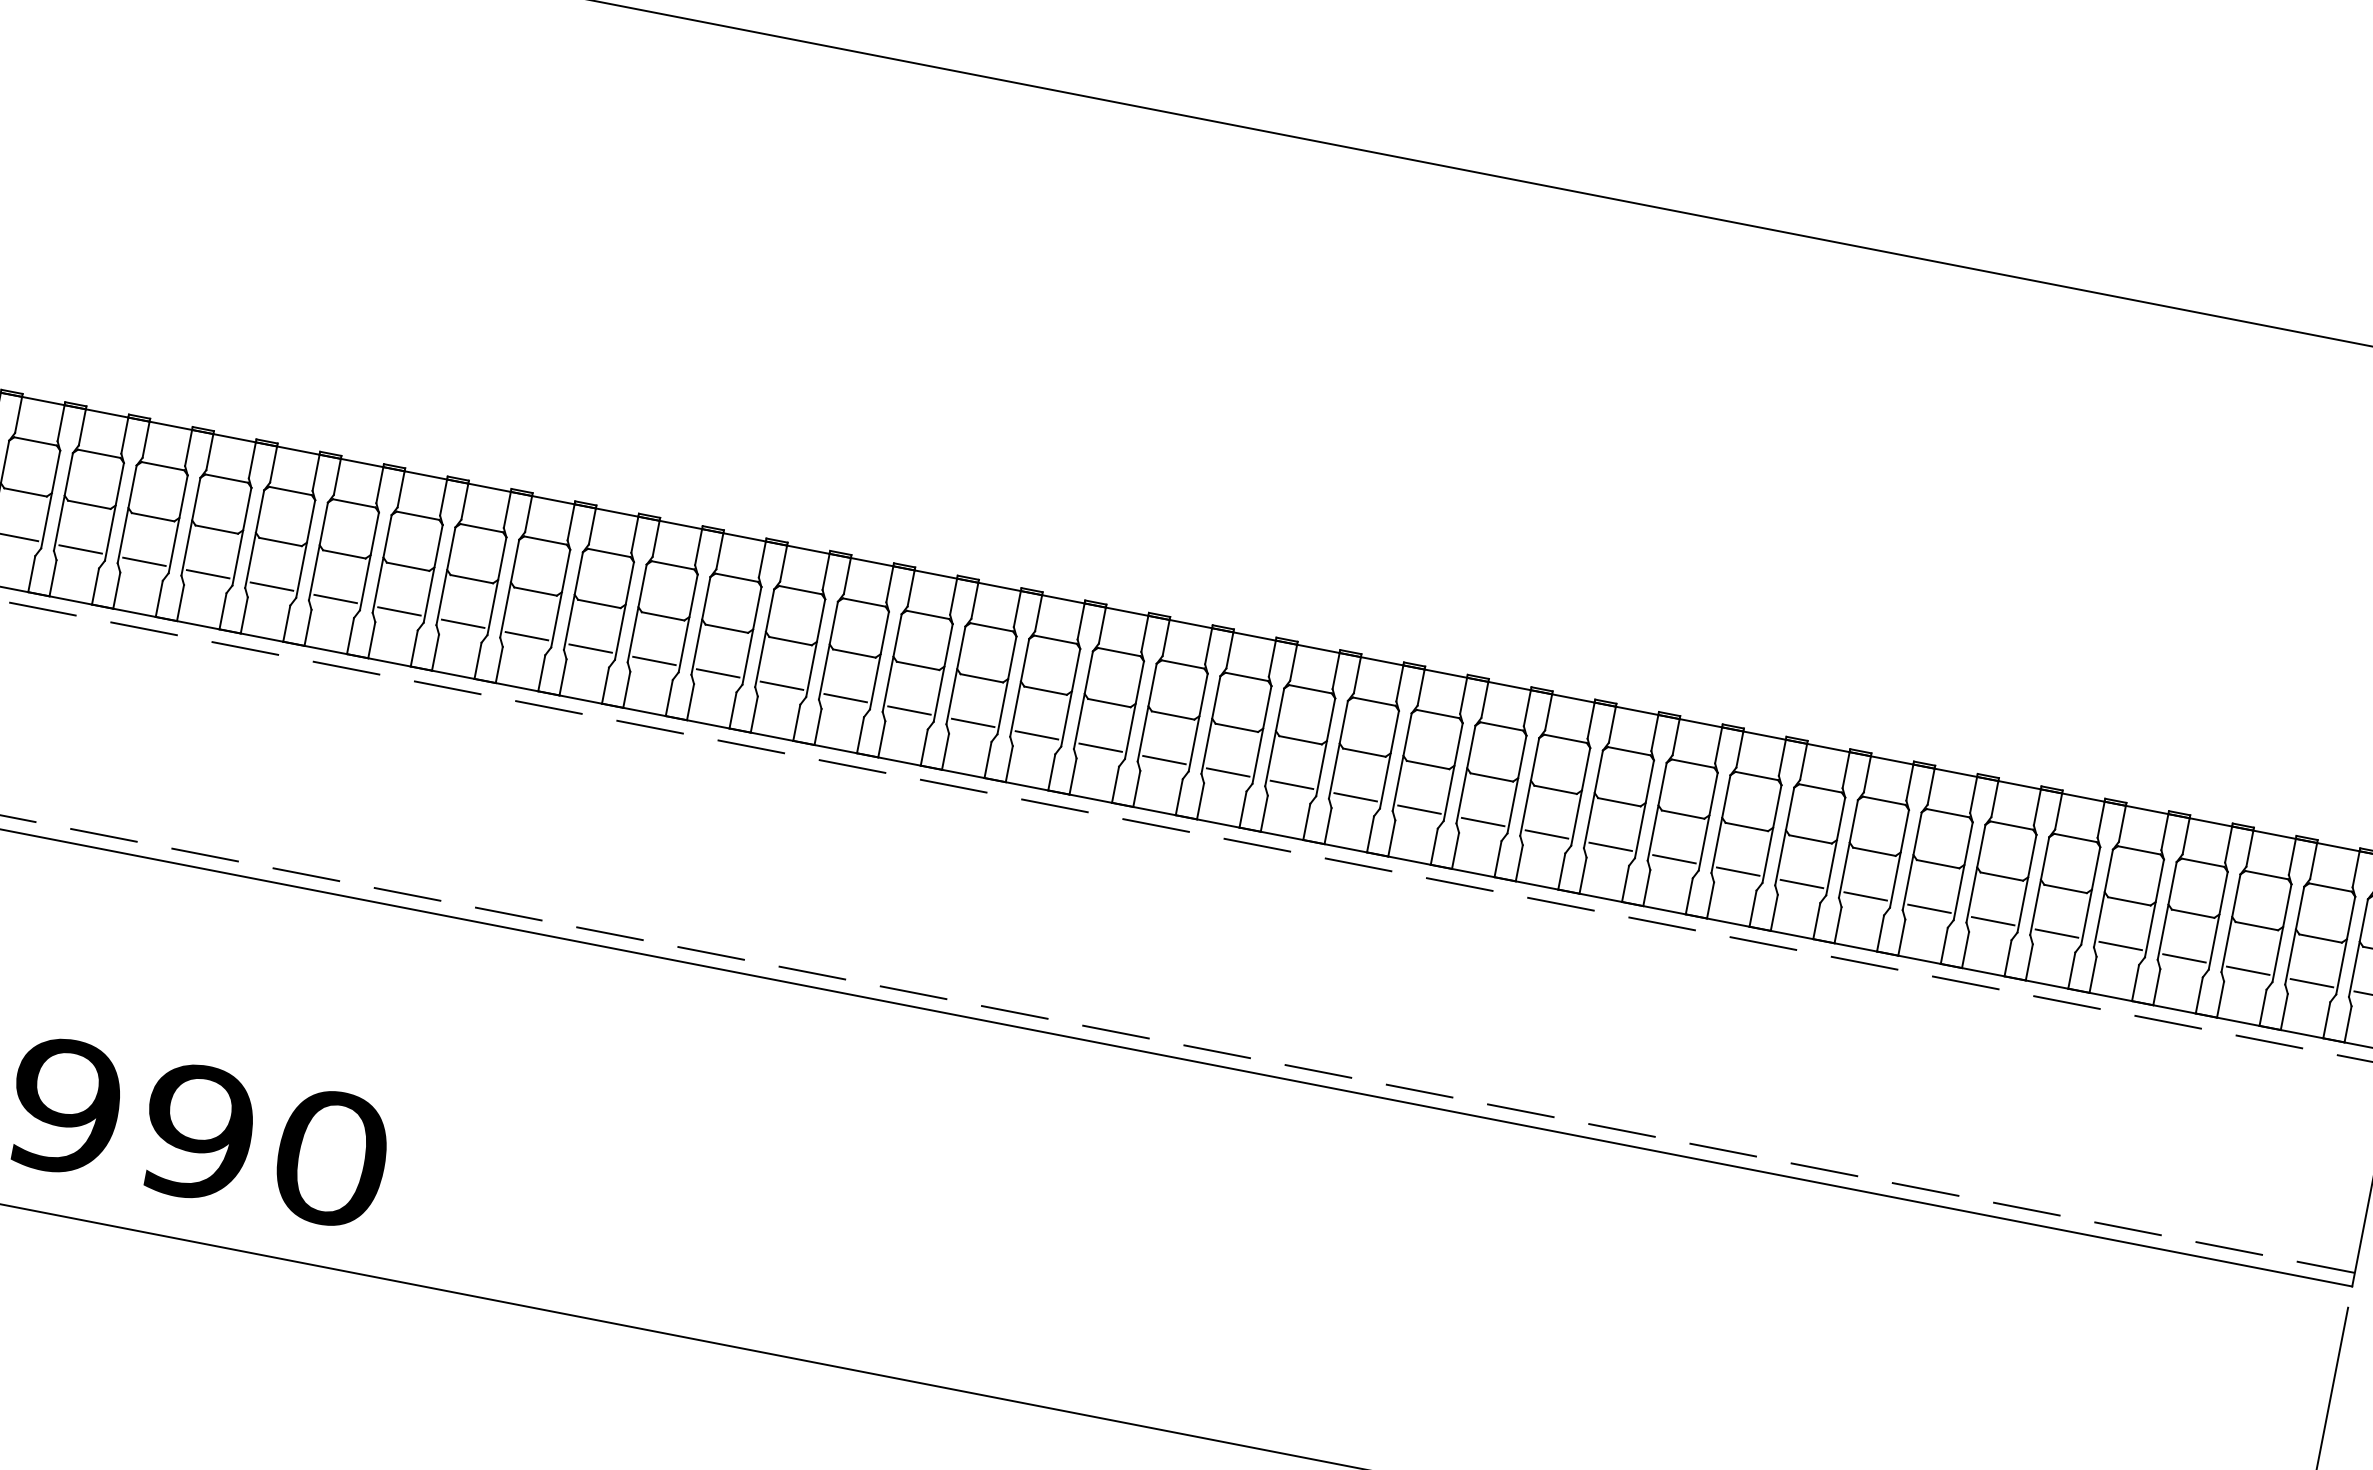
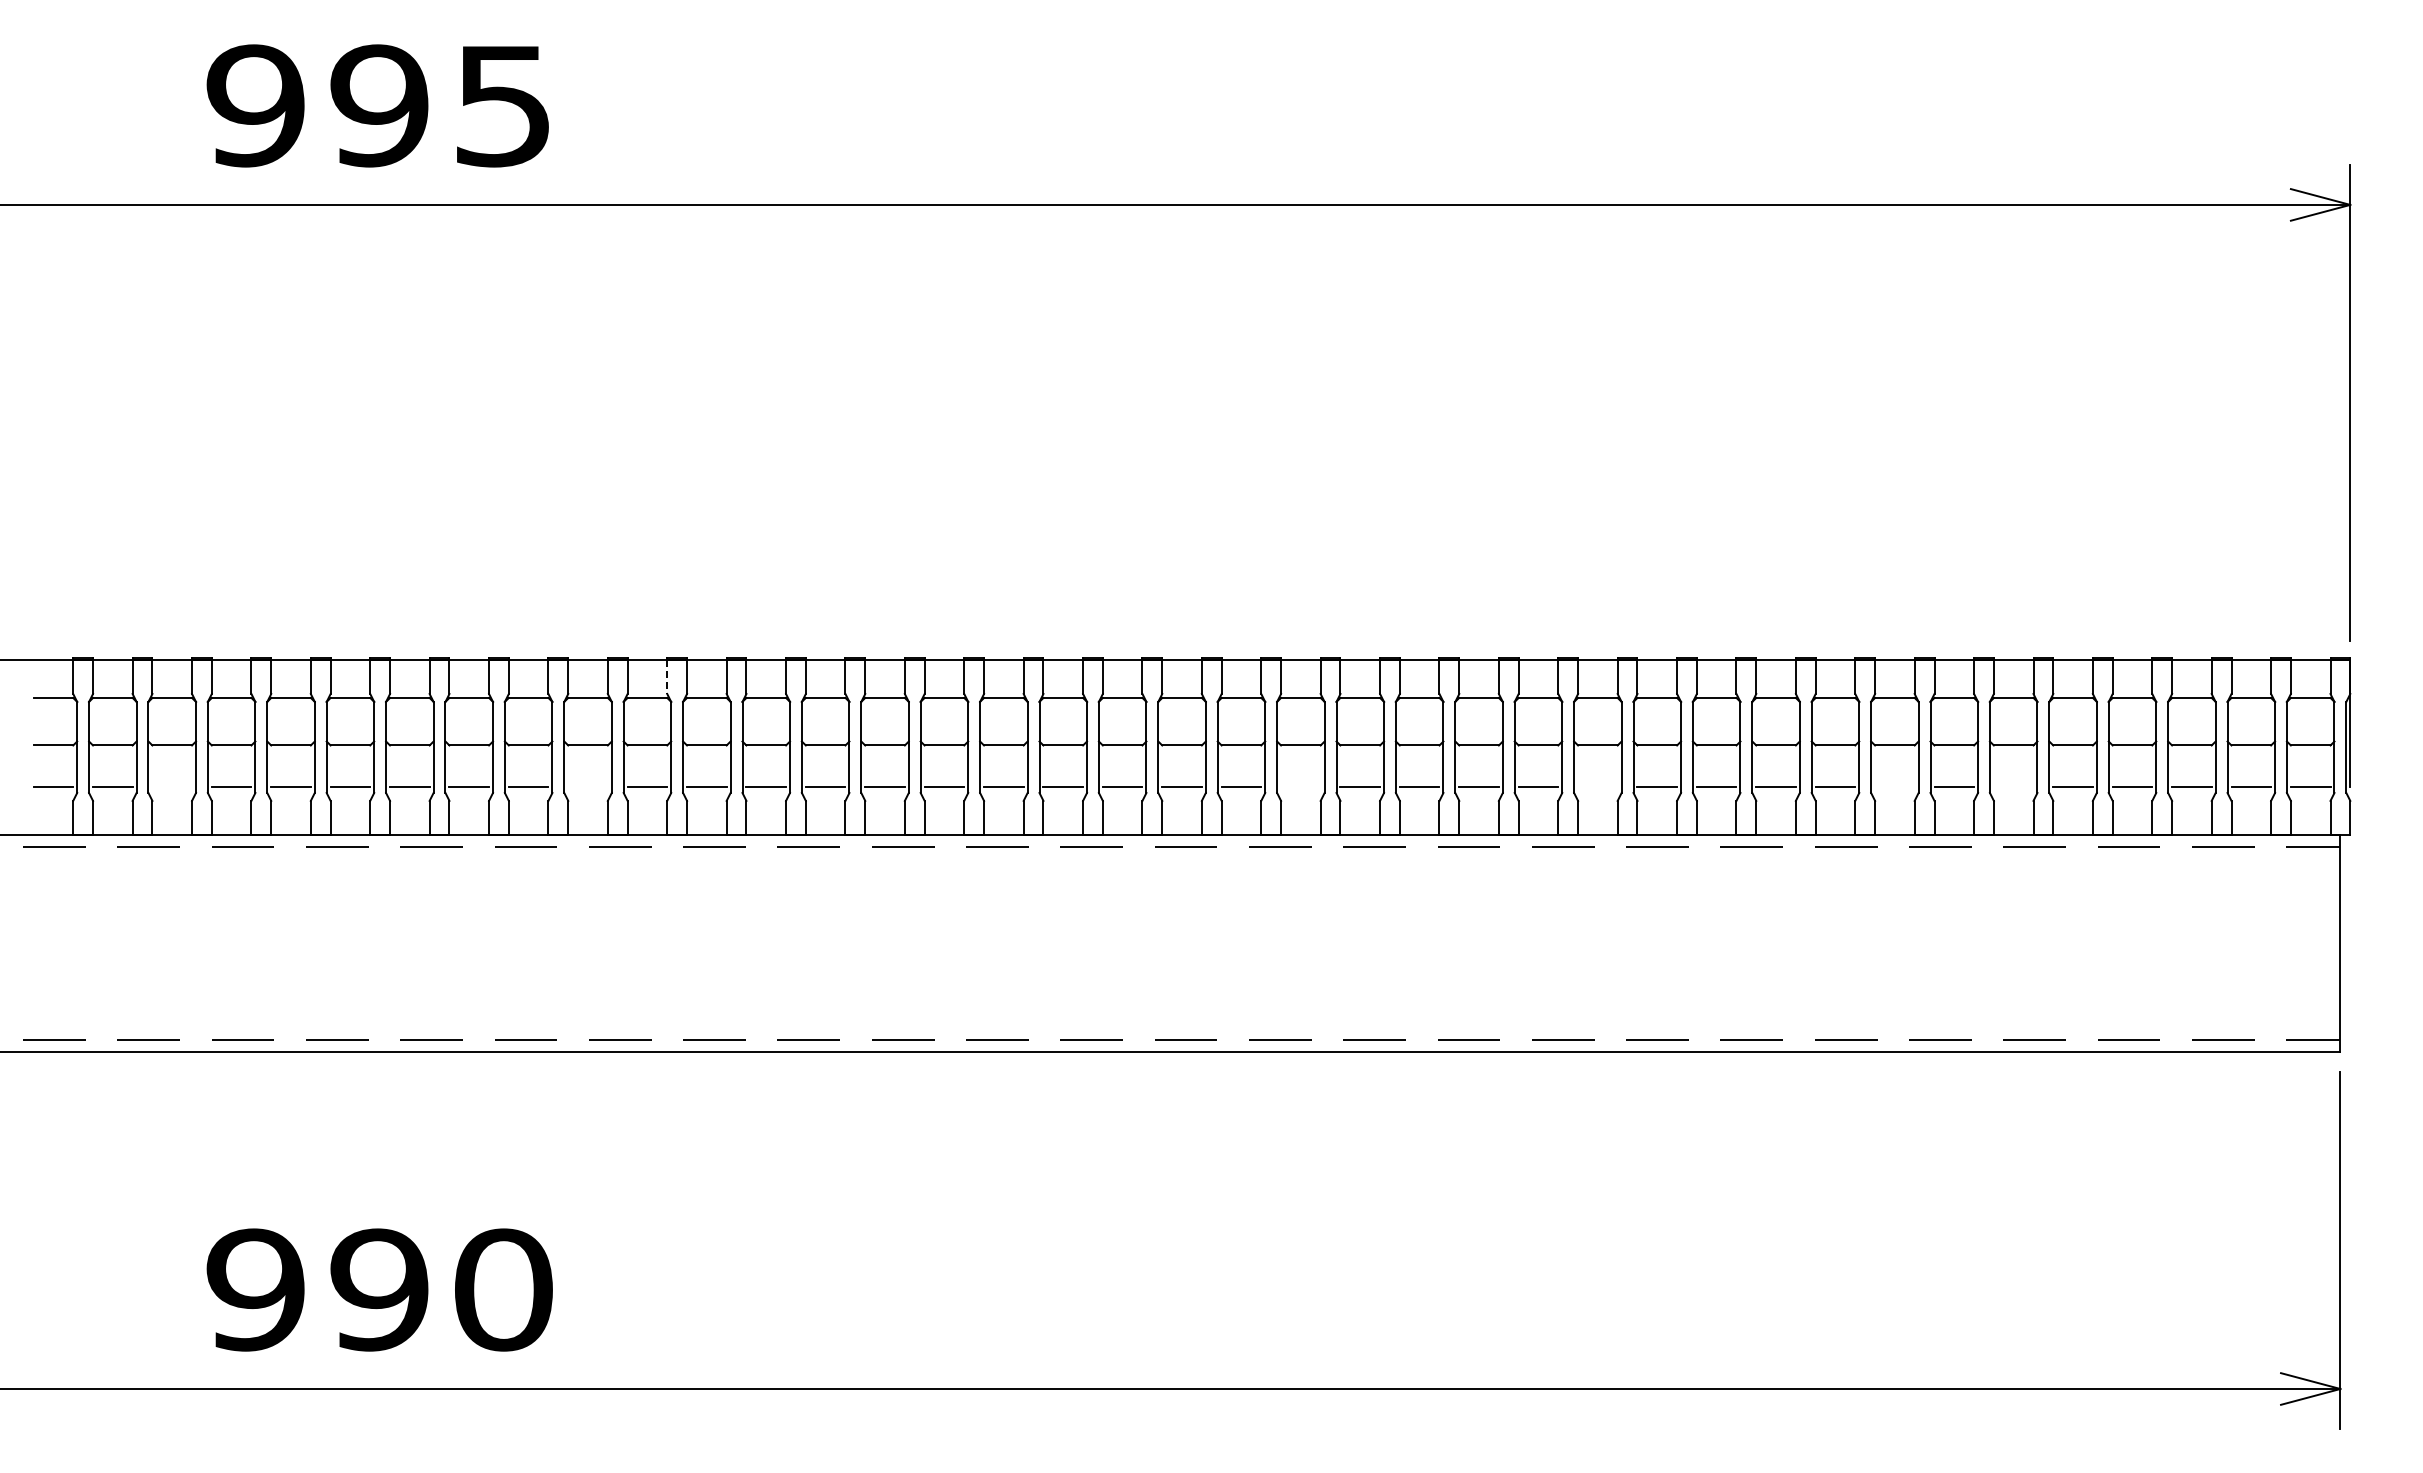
line: (635, 535) -> (667, 677), solid -> dashed
line: (80, 549) -> (172, 787), removed
line: (526, 636) -> (587, 787), removed
line: (1291, 785) -> (1300, 787), removed
line: (1610, 847) -> (1597, 787), removed
line: (1928, 909) -> (1894, 787), removed
line: (2056, 934) -> (2013, 787), removed

